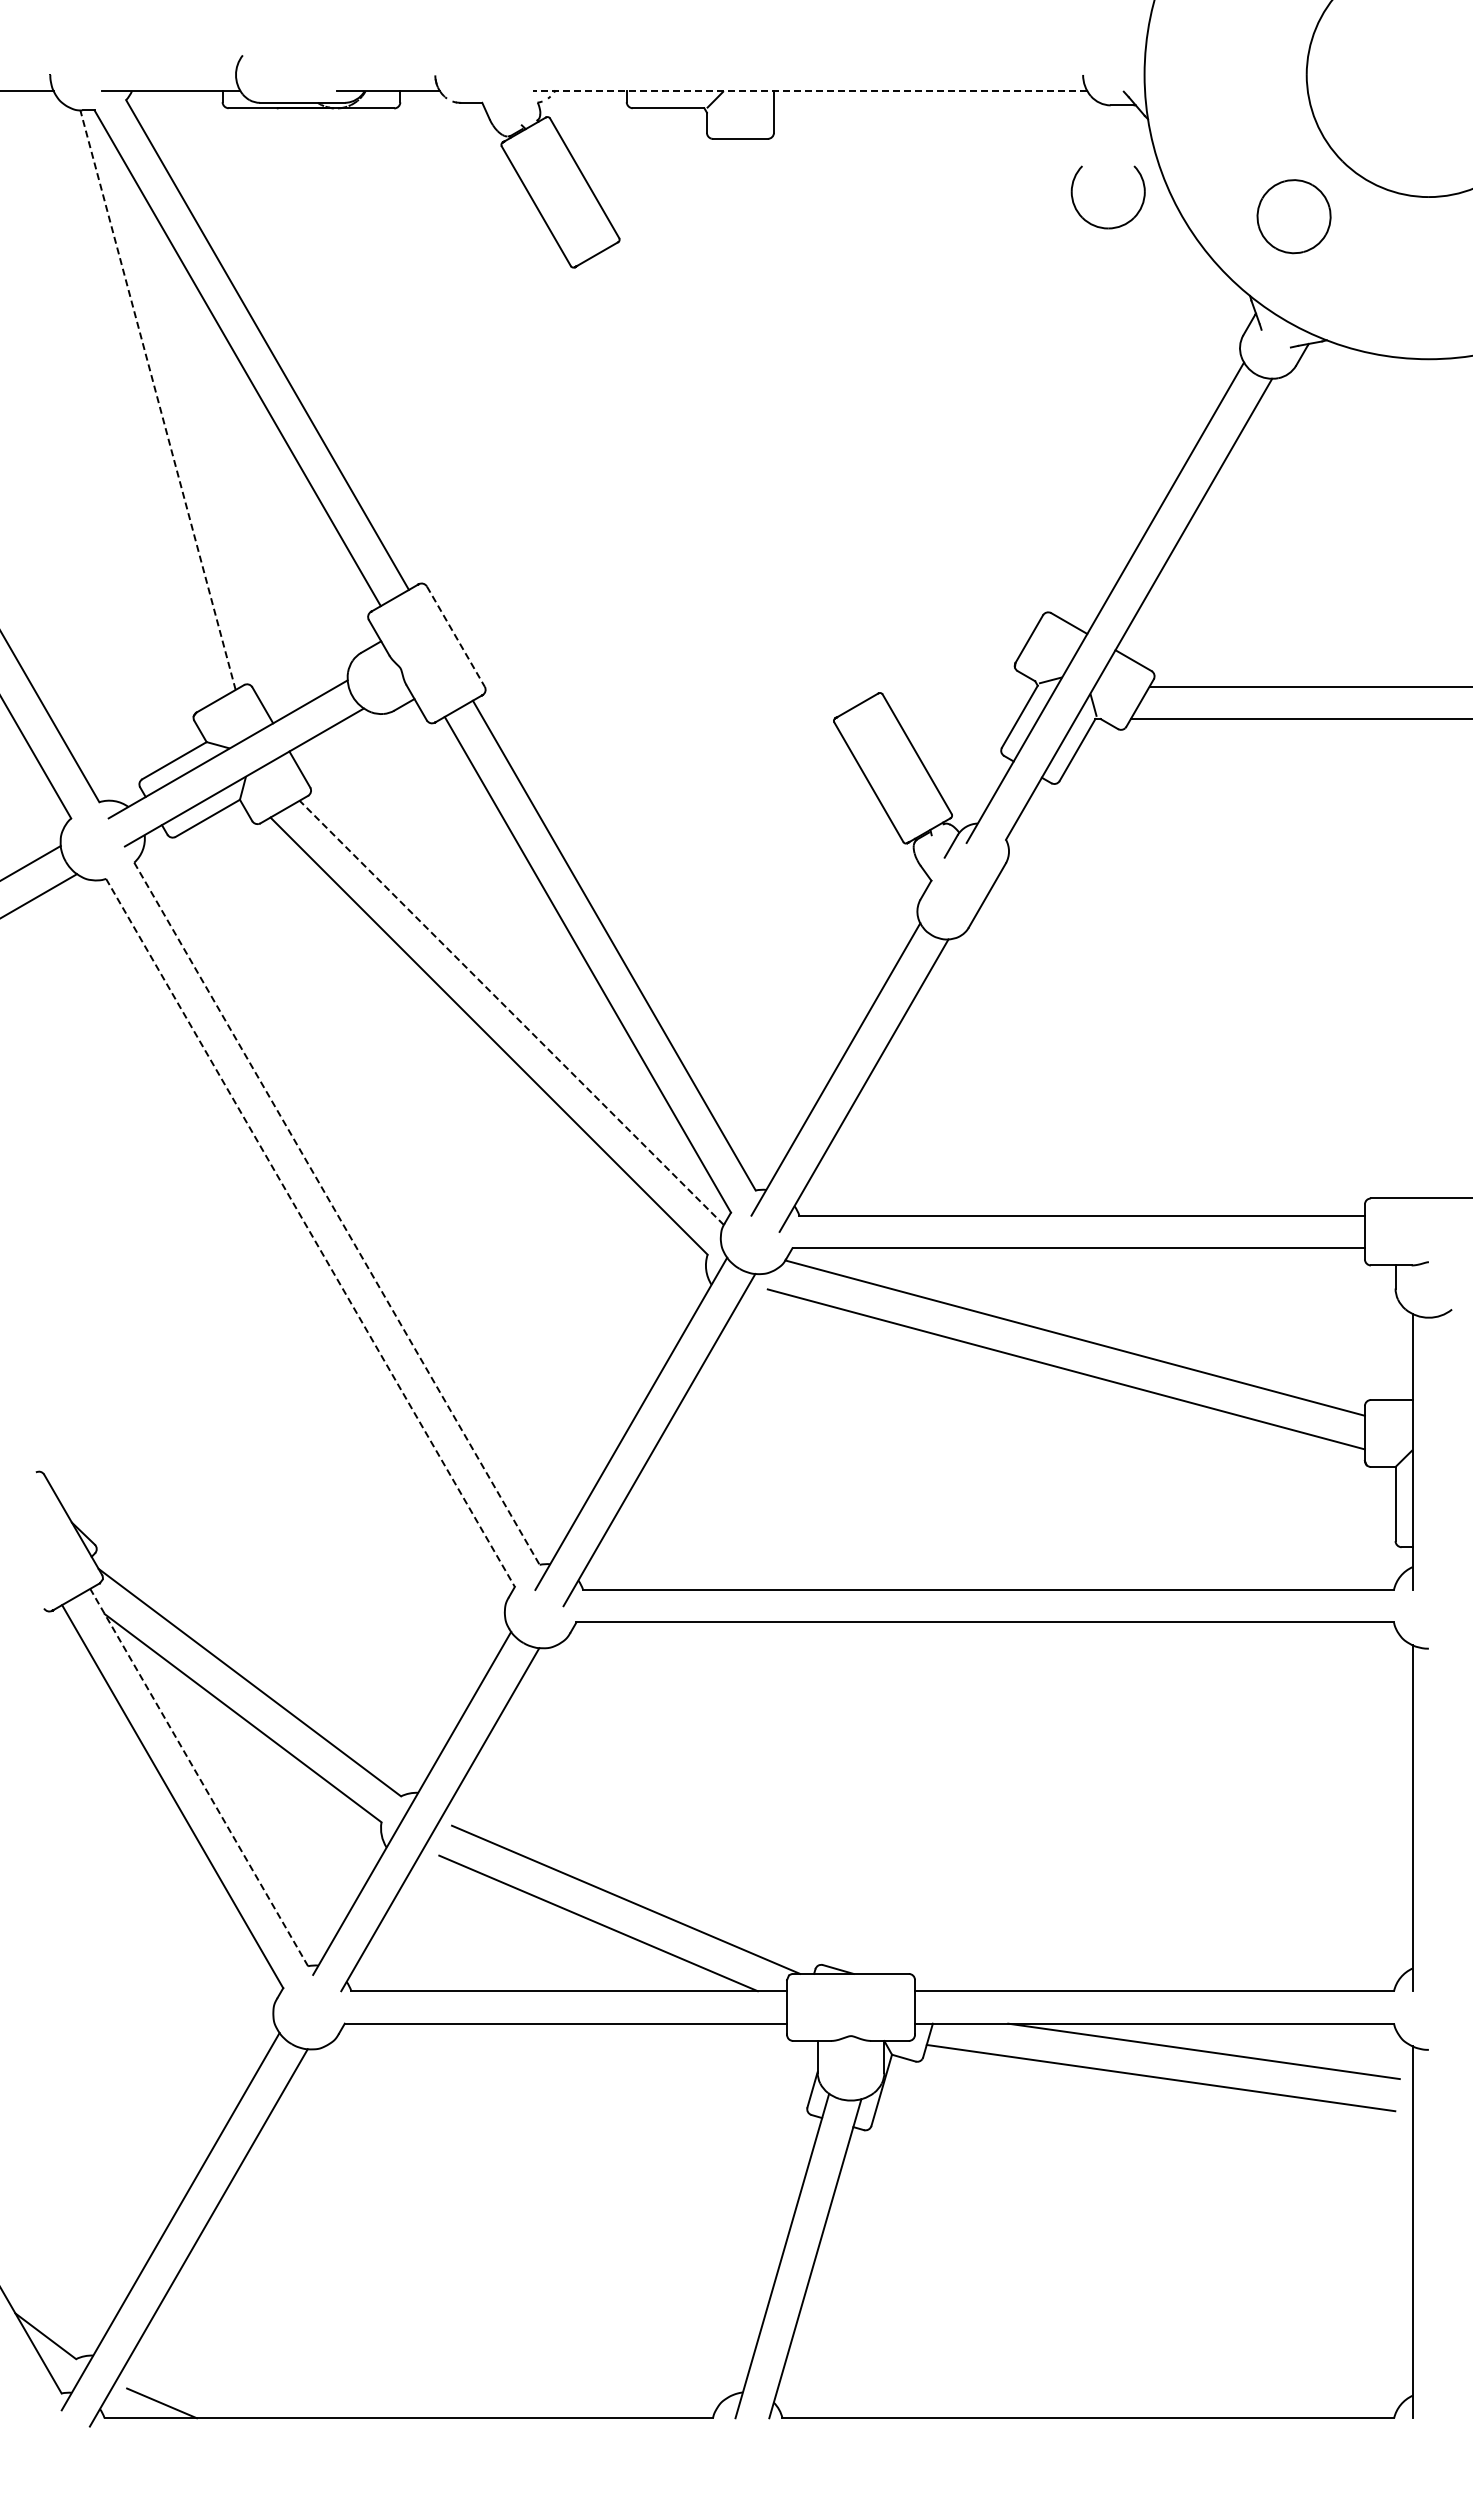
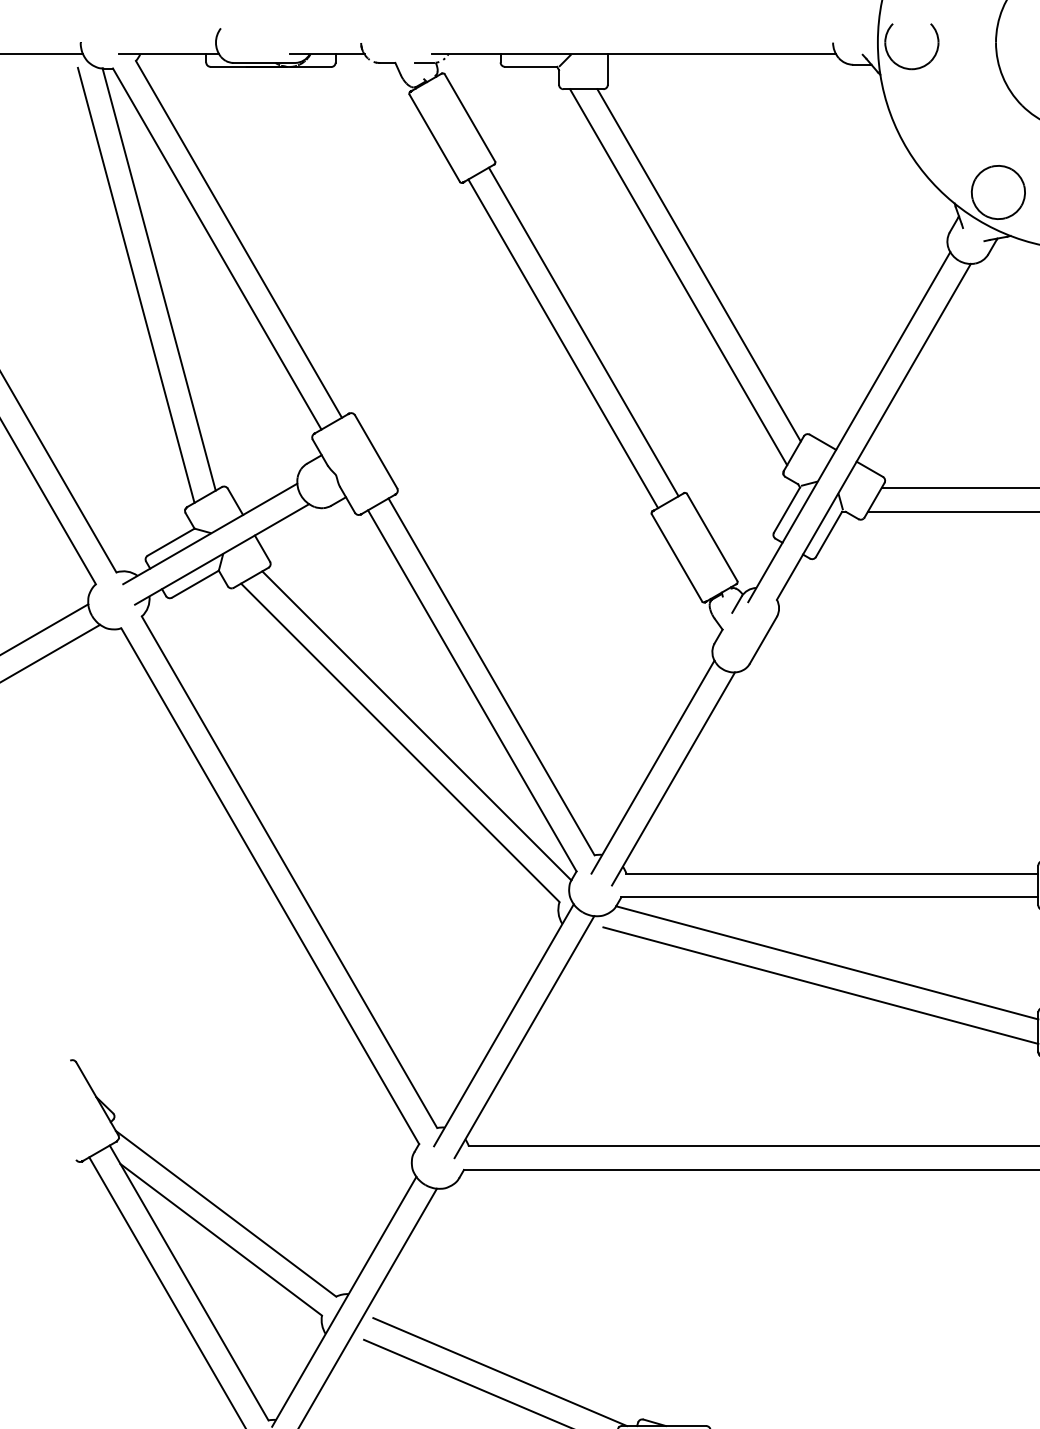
line: (809, 91) -> (633, 54), dashed -> solid
line: (521, 102) -> (423, 62), added
part: (1293, 216) -> (998, 192), moved
part: (1101, 226) -> (906, 67), moved
line: (898, 380) -> (698, 265), added
line: (871, 396) -> (678, 276), added
line: (157, 399) -> (158, 279), dashed -> solid
line: (126, 407) -> (136, 284), added
line: (740, 471) -> (583, 331), added
line: (712, 487) -> (563, 343), added
line: (455, 636) -> (375, 451), dashed -> solid
line: (511, 1012) -> (416, 725), dashed -> solid
line: (337, 1214) -> (289, 872), dashed -> solid
line: (310, 1232) -> (270, 885), dashed -> solid
line: (199, 1777) -> (189, 1282), dashed -> solid

